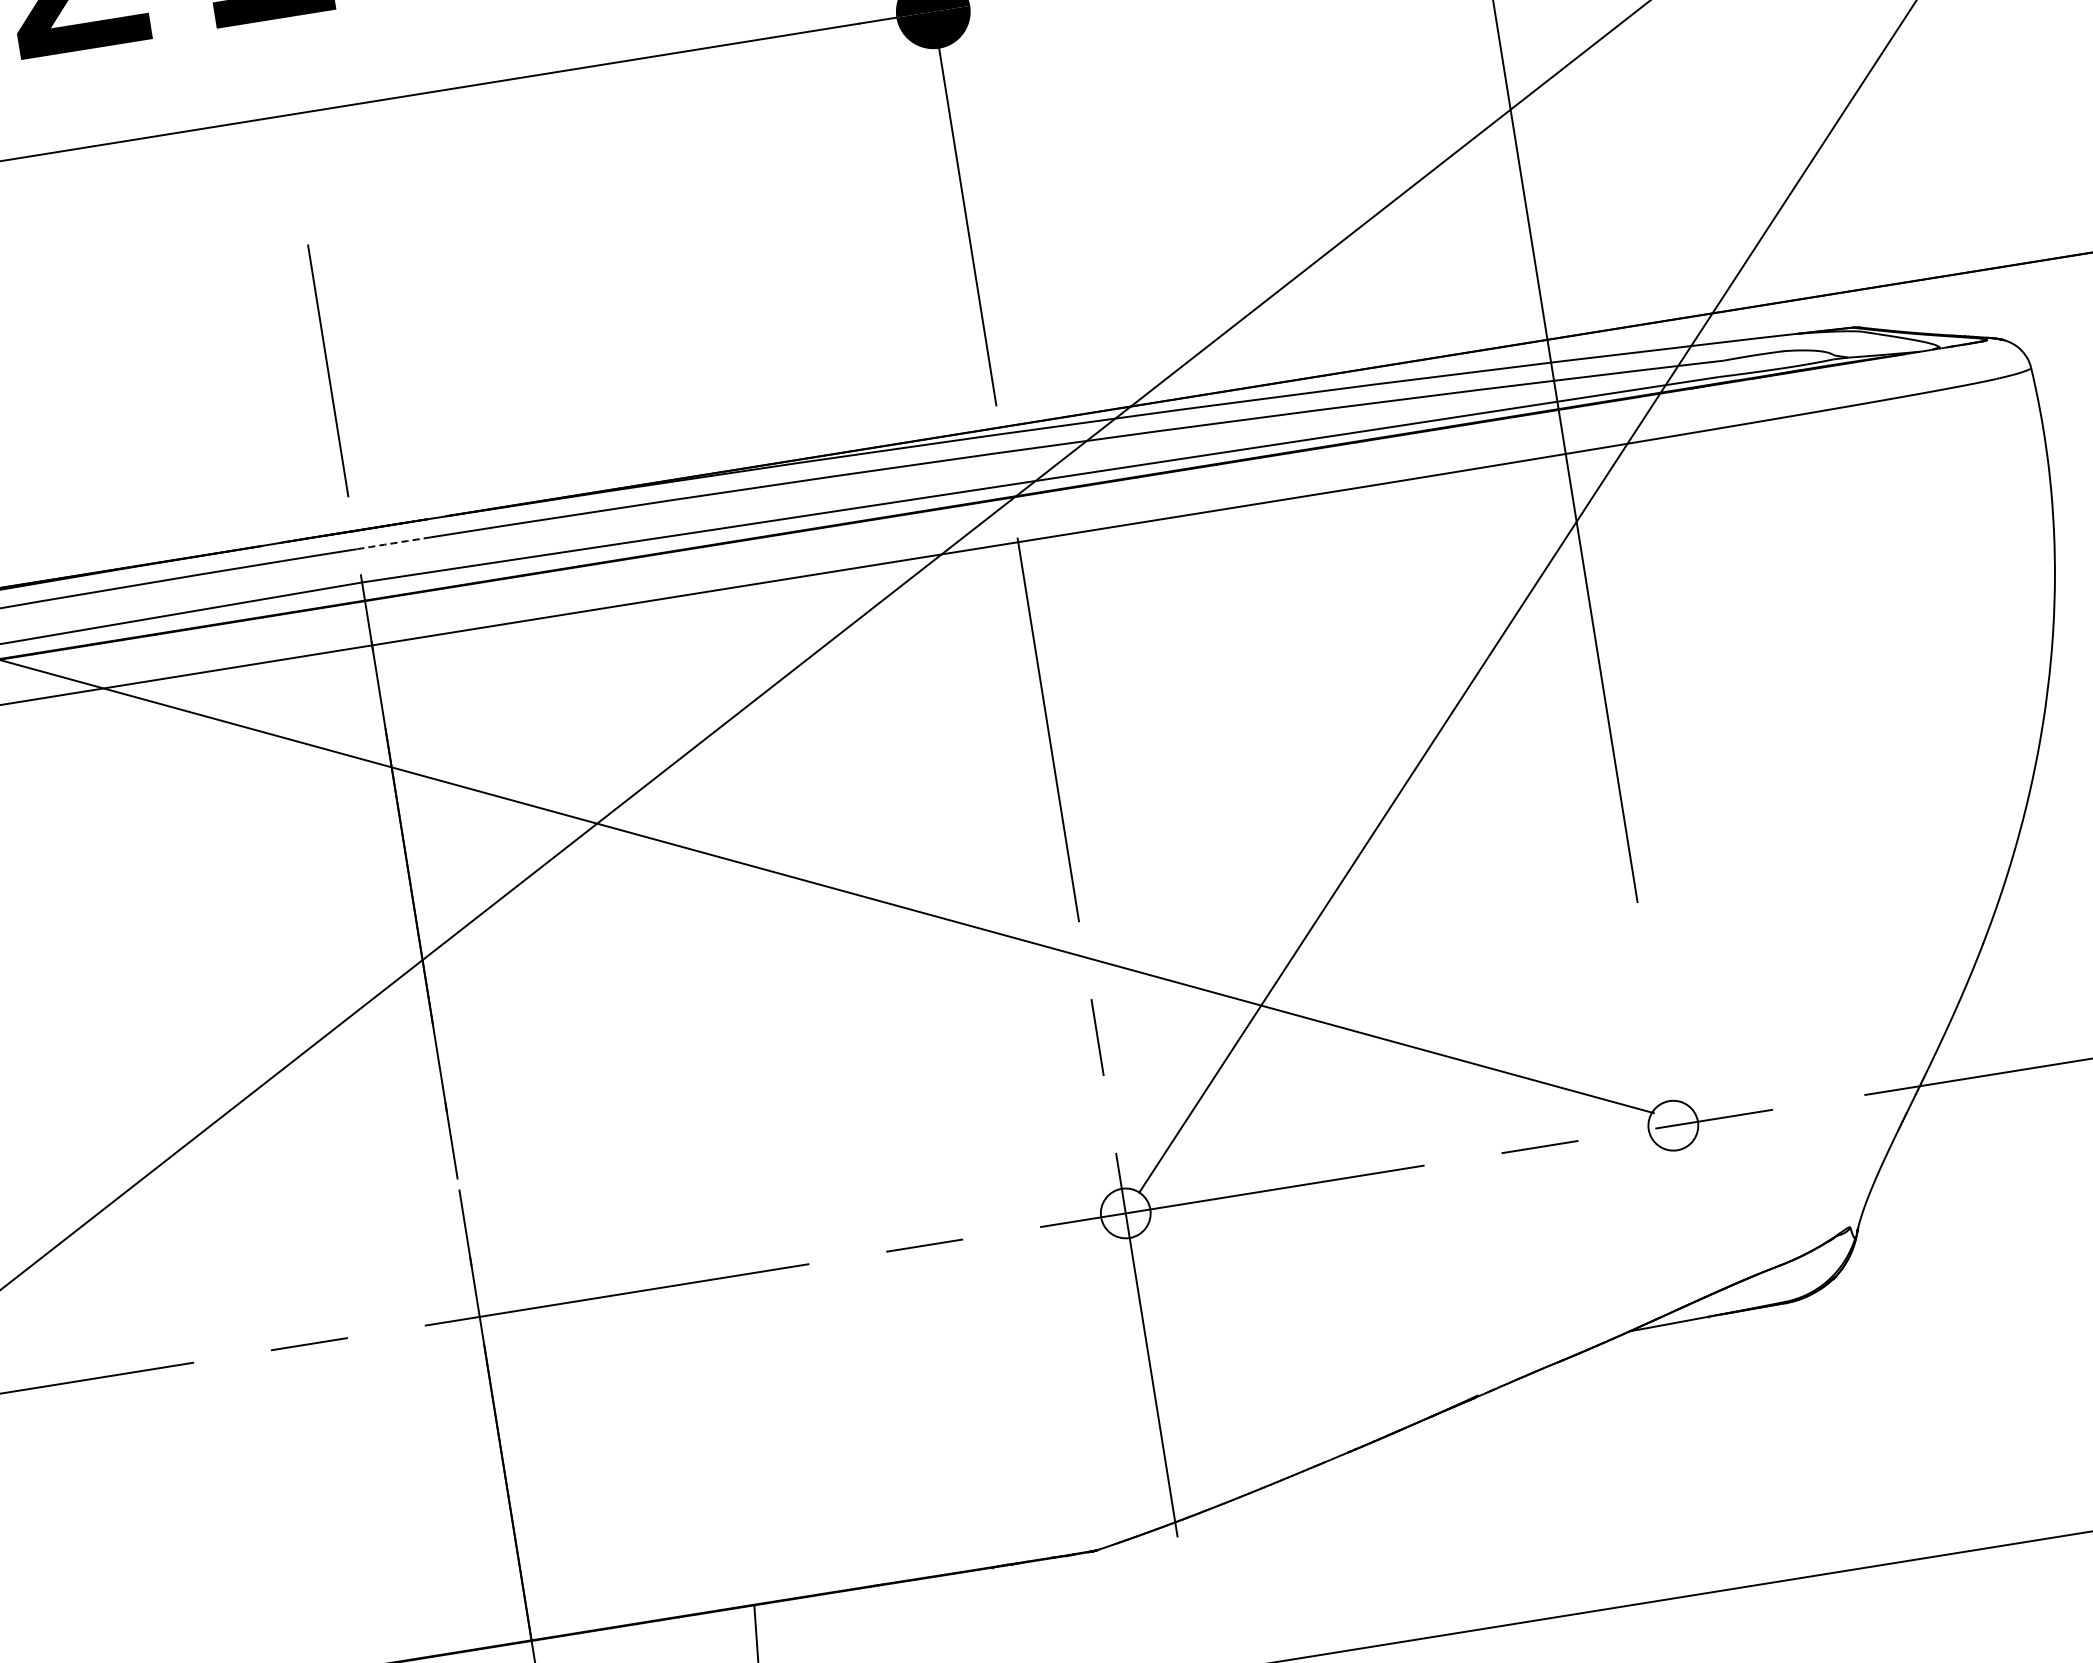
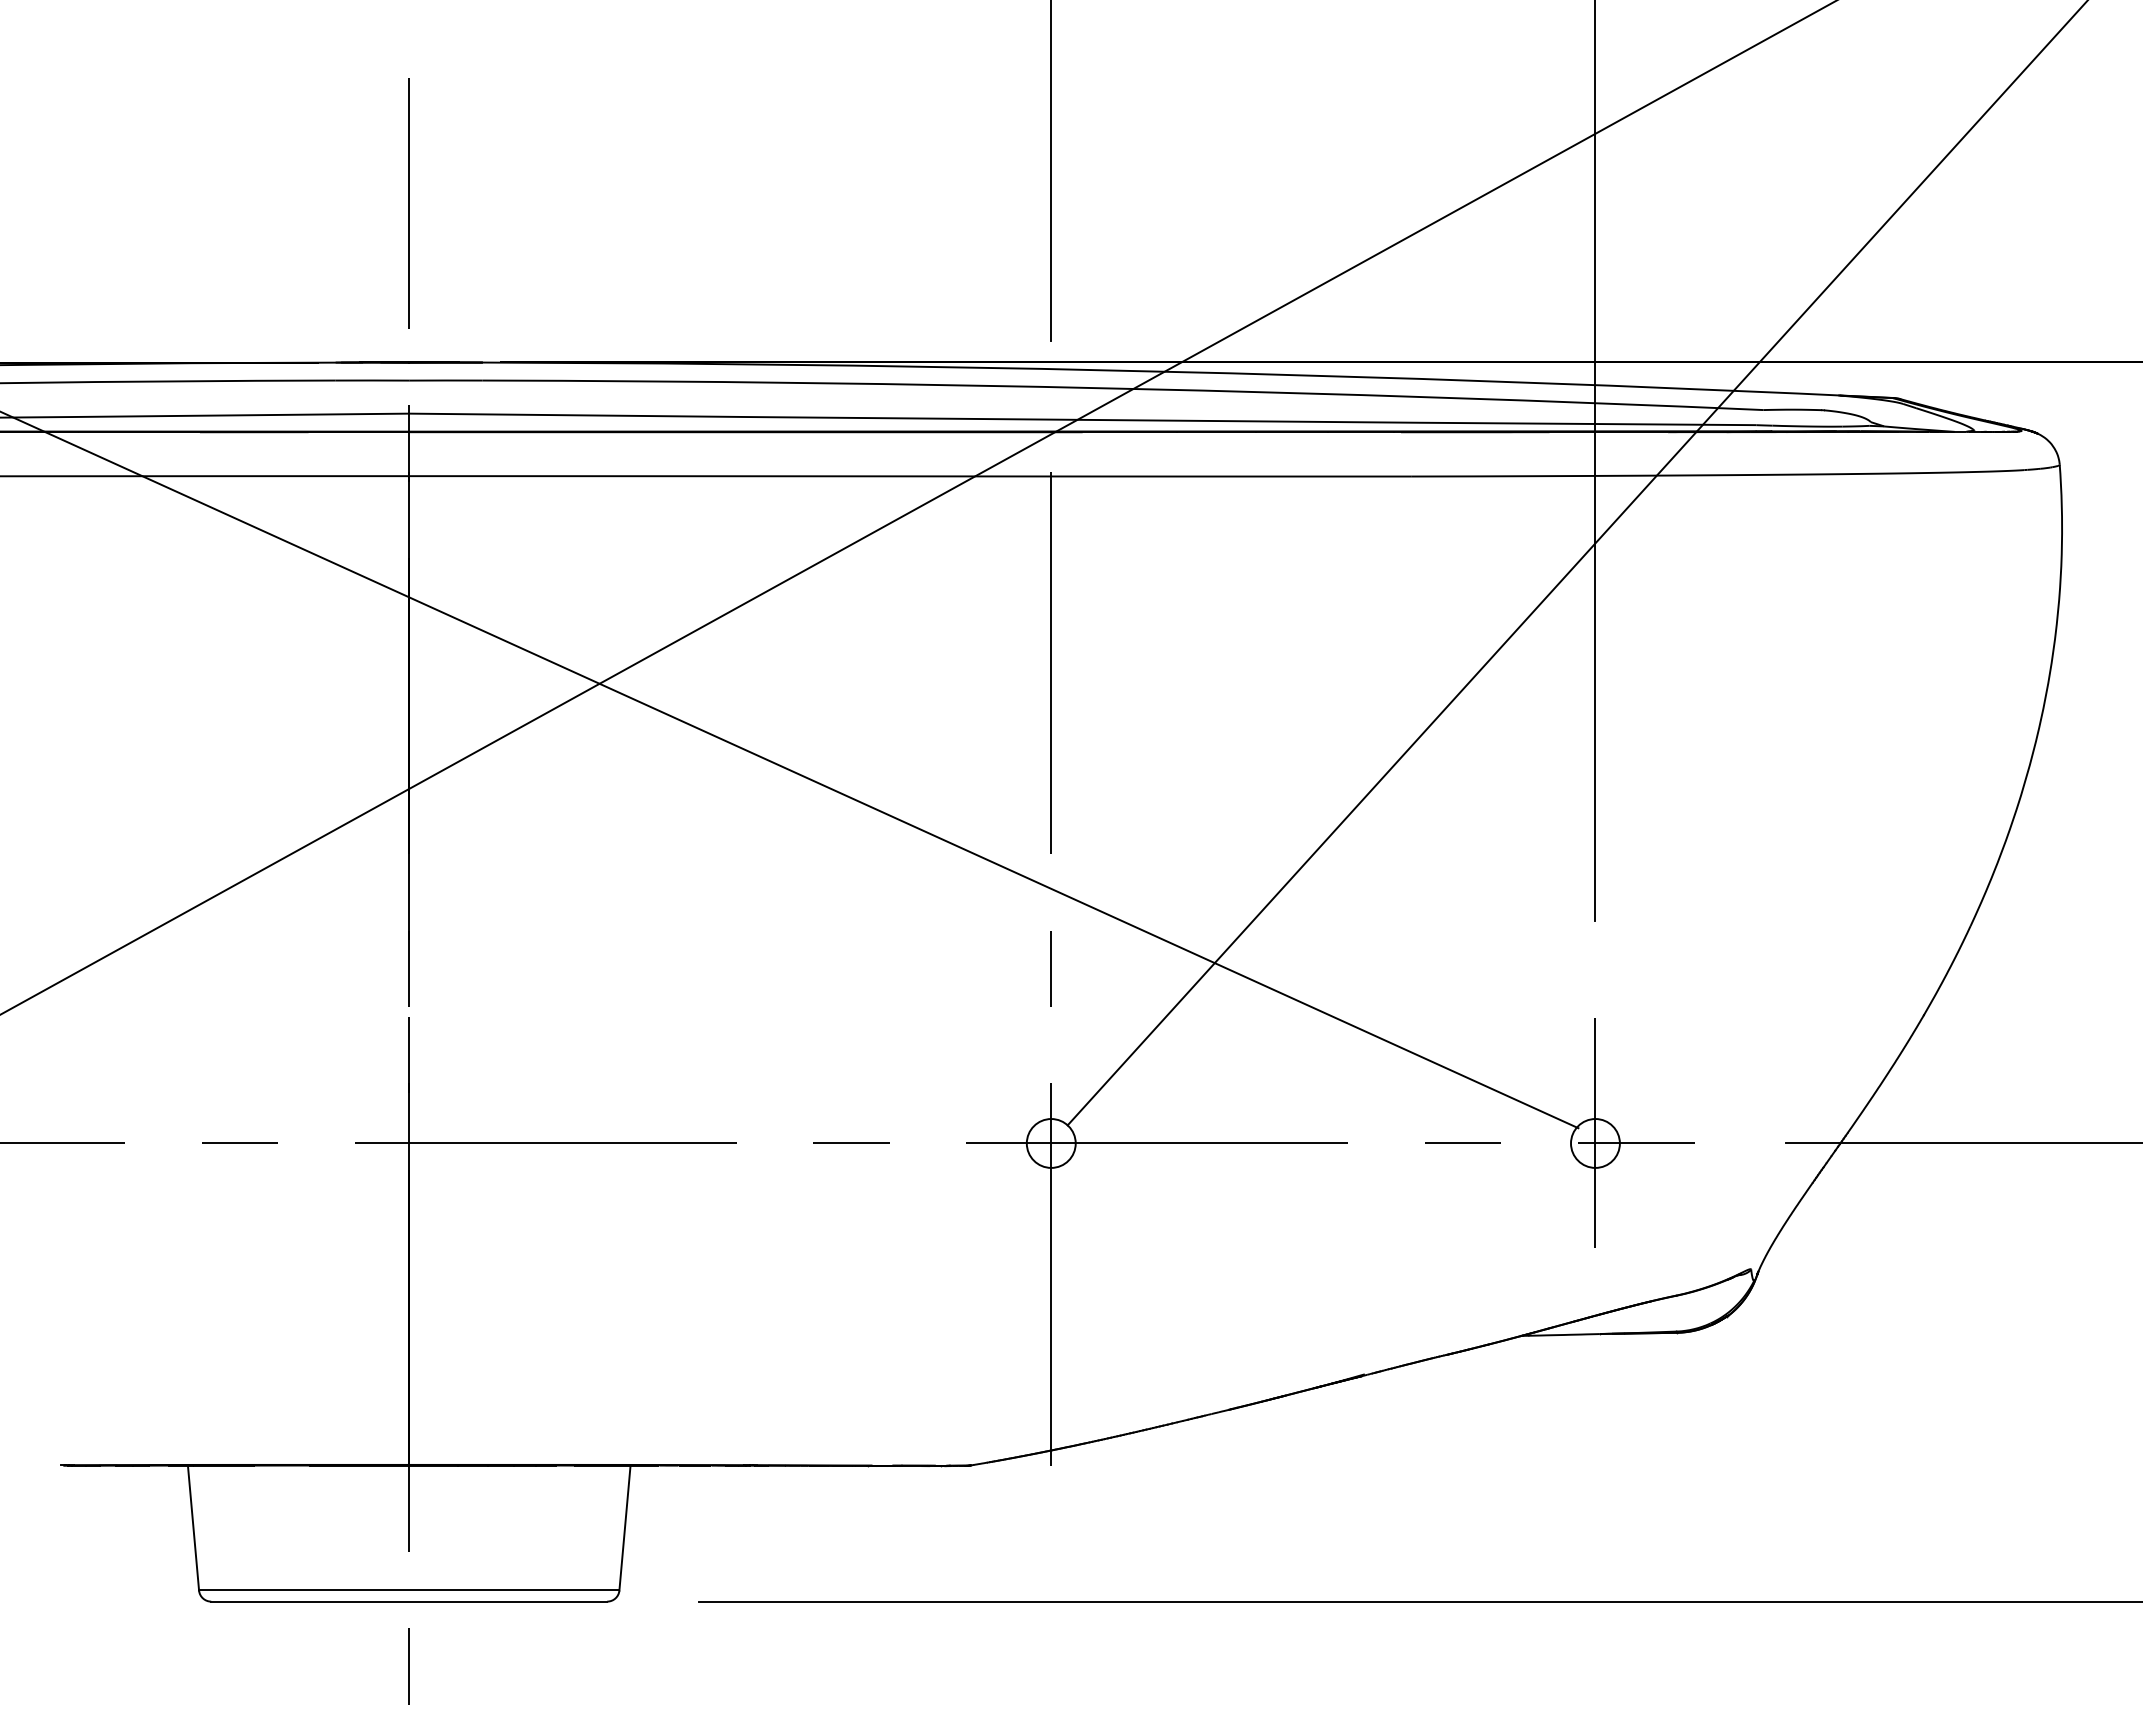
arc: (393, 543) -> (445, 380), dashed -> solid
line: (1671, 1114) -> (1595, 1132), added

